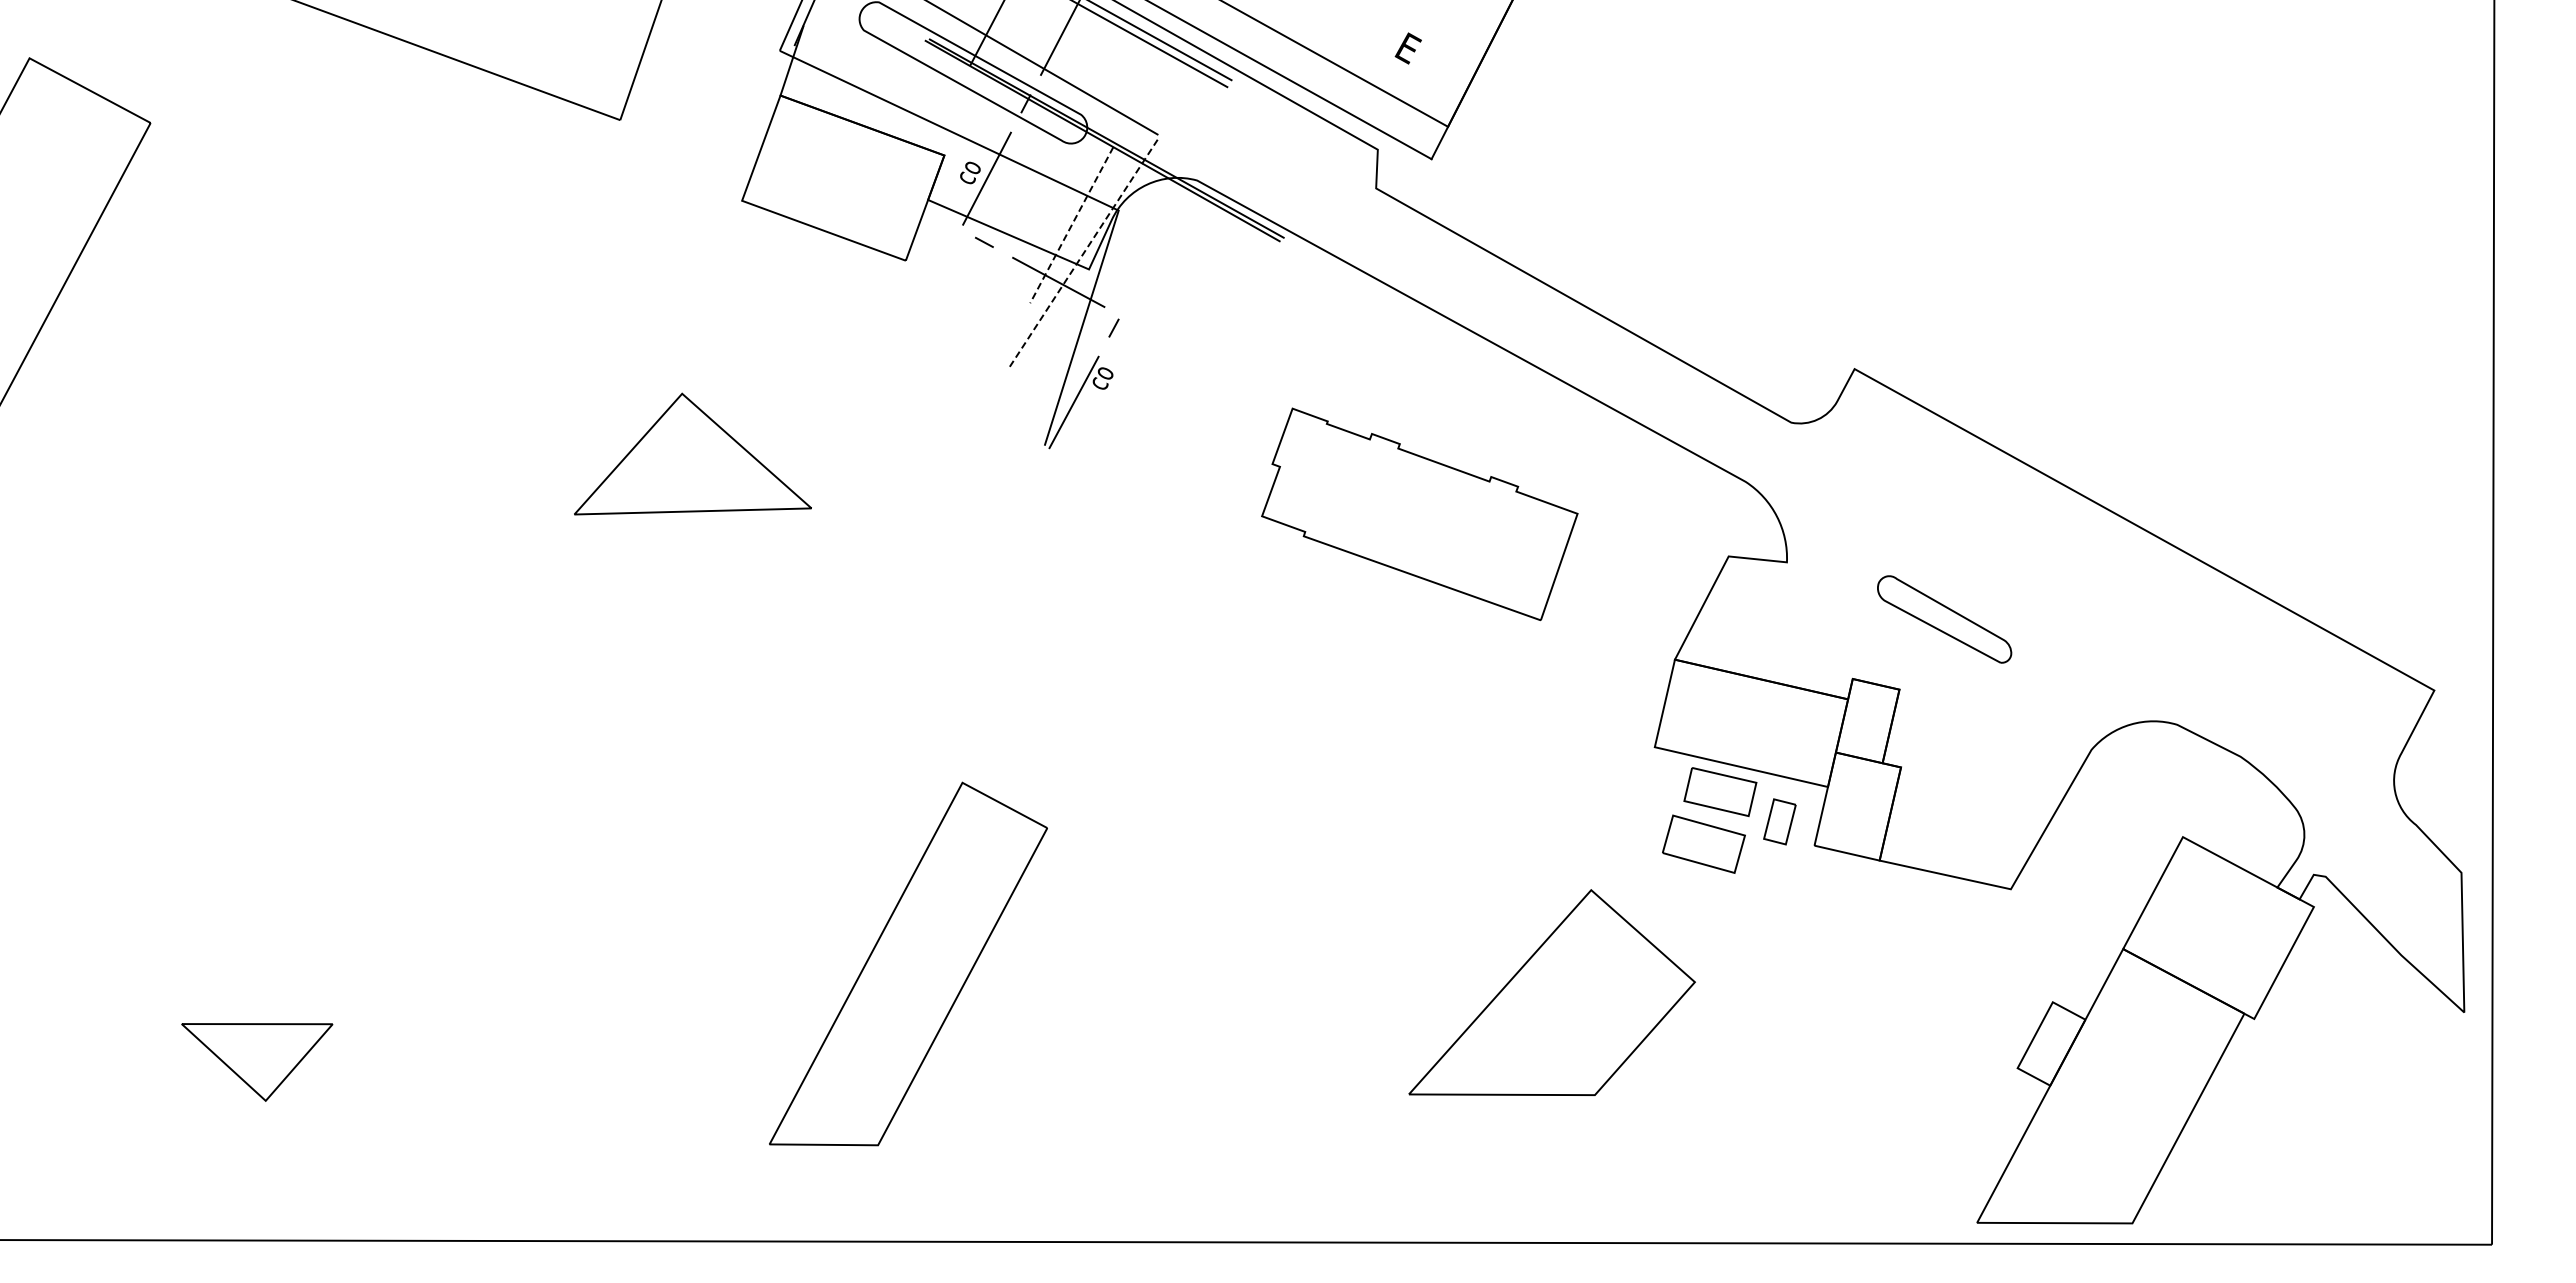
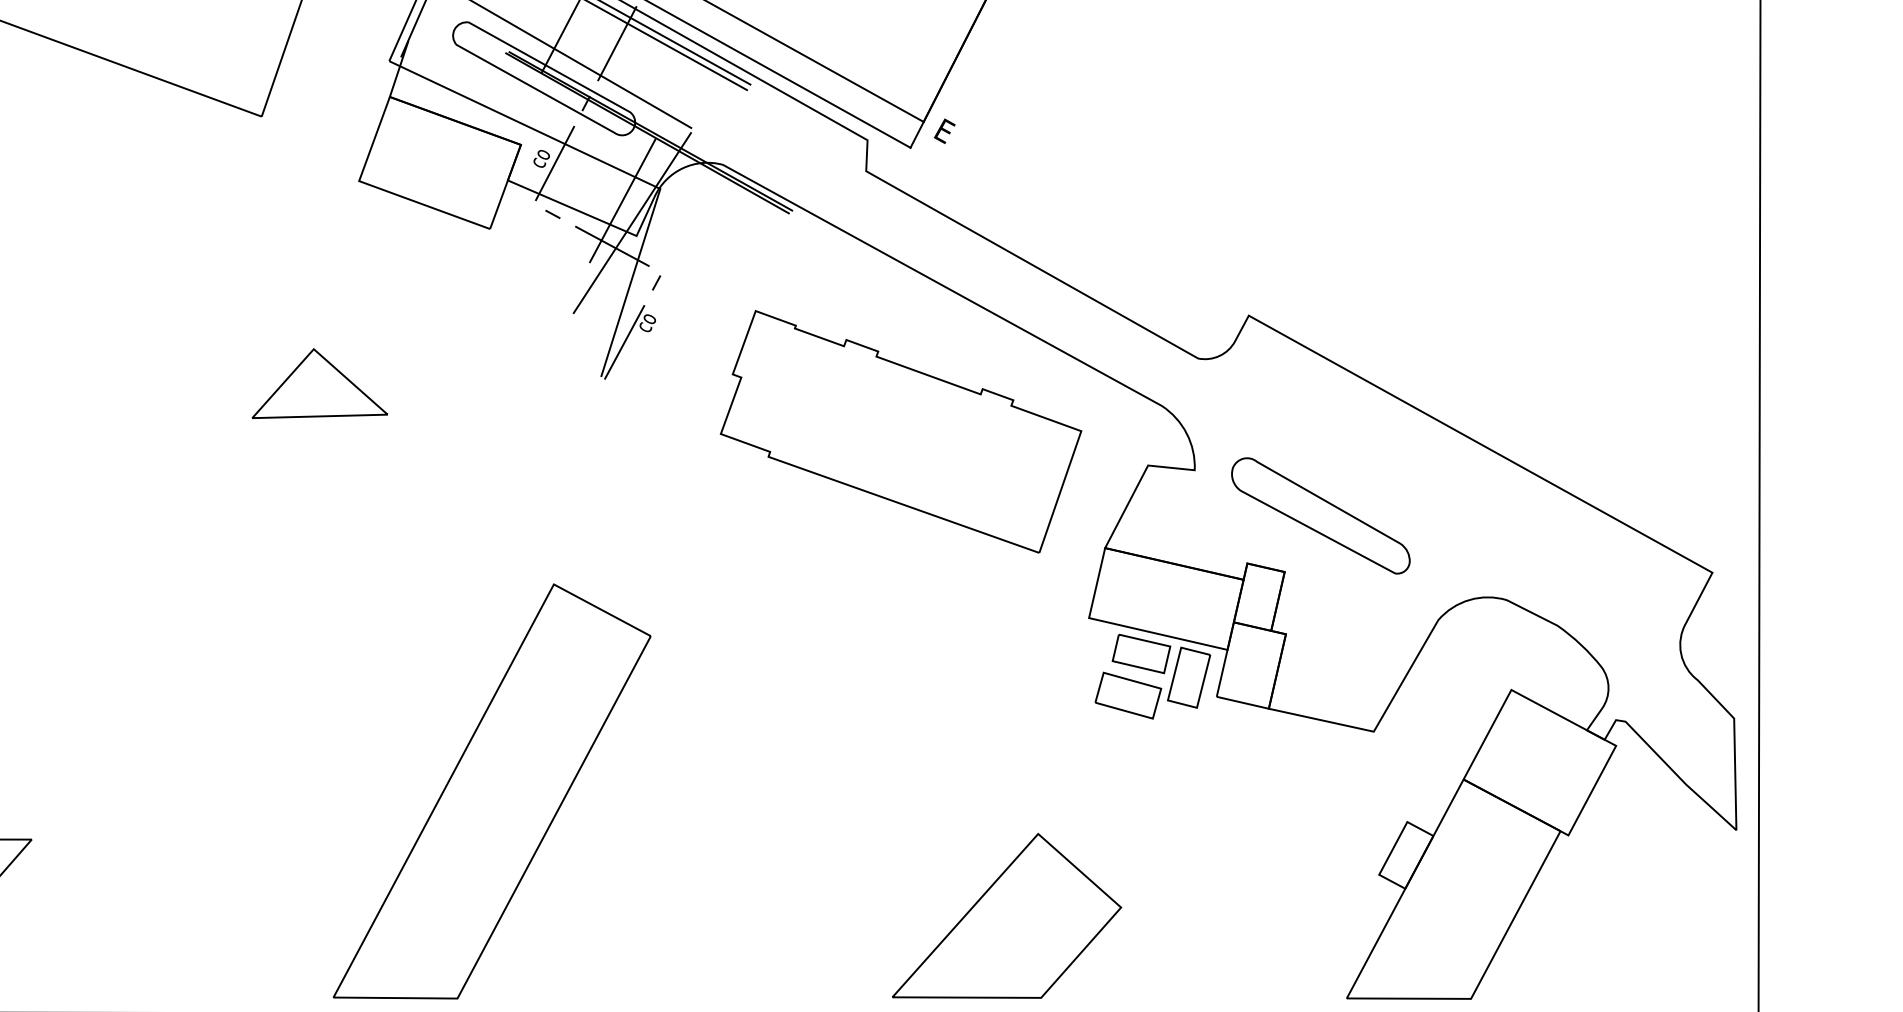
text: (1407, 48) -> (944, 131), moved
line: (1071, 225) -> (622, 200), dashed -> solid
line: (1084, 252) -> (632, 222), dashed -> solid
part: (693, 453) -> (320, 383), size x0.71
part: (1419, 514) -> (900, 431), size x1.43
part: (1944, 619) -> (1320, 515), size x1.67
part: (1779, 821) -> (1188, 677), size x1.67
part: (908, 963) -> (492, 791), size x1.43
part: (1551, 992) -> (1006, 915), moved

